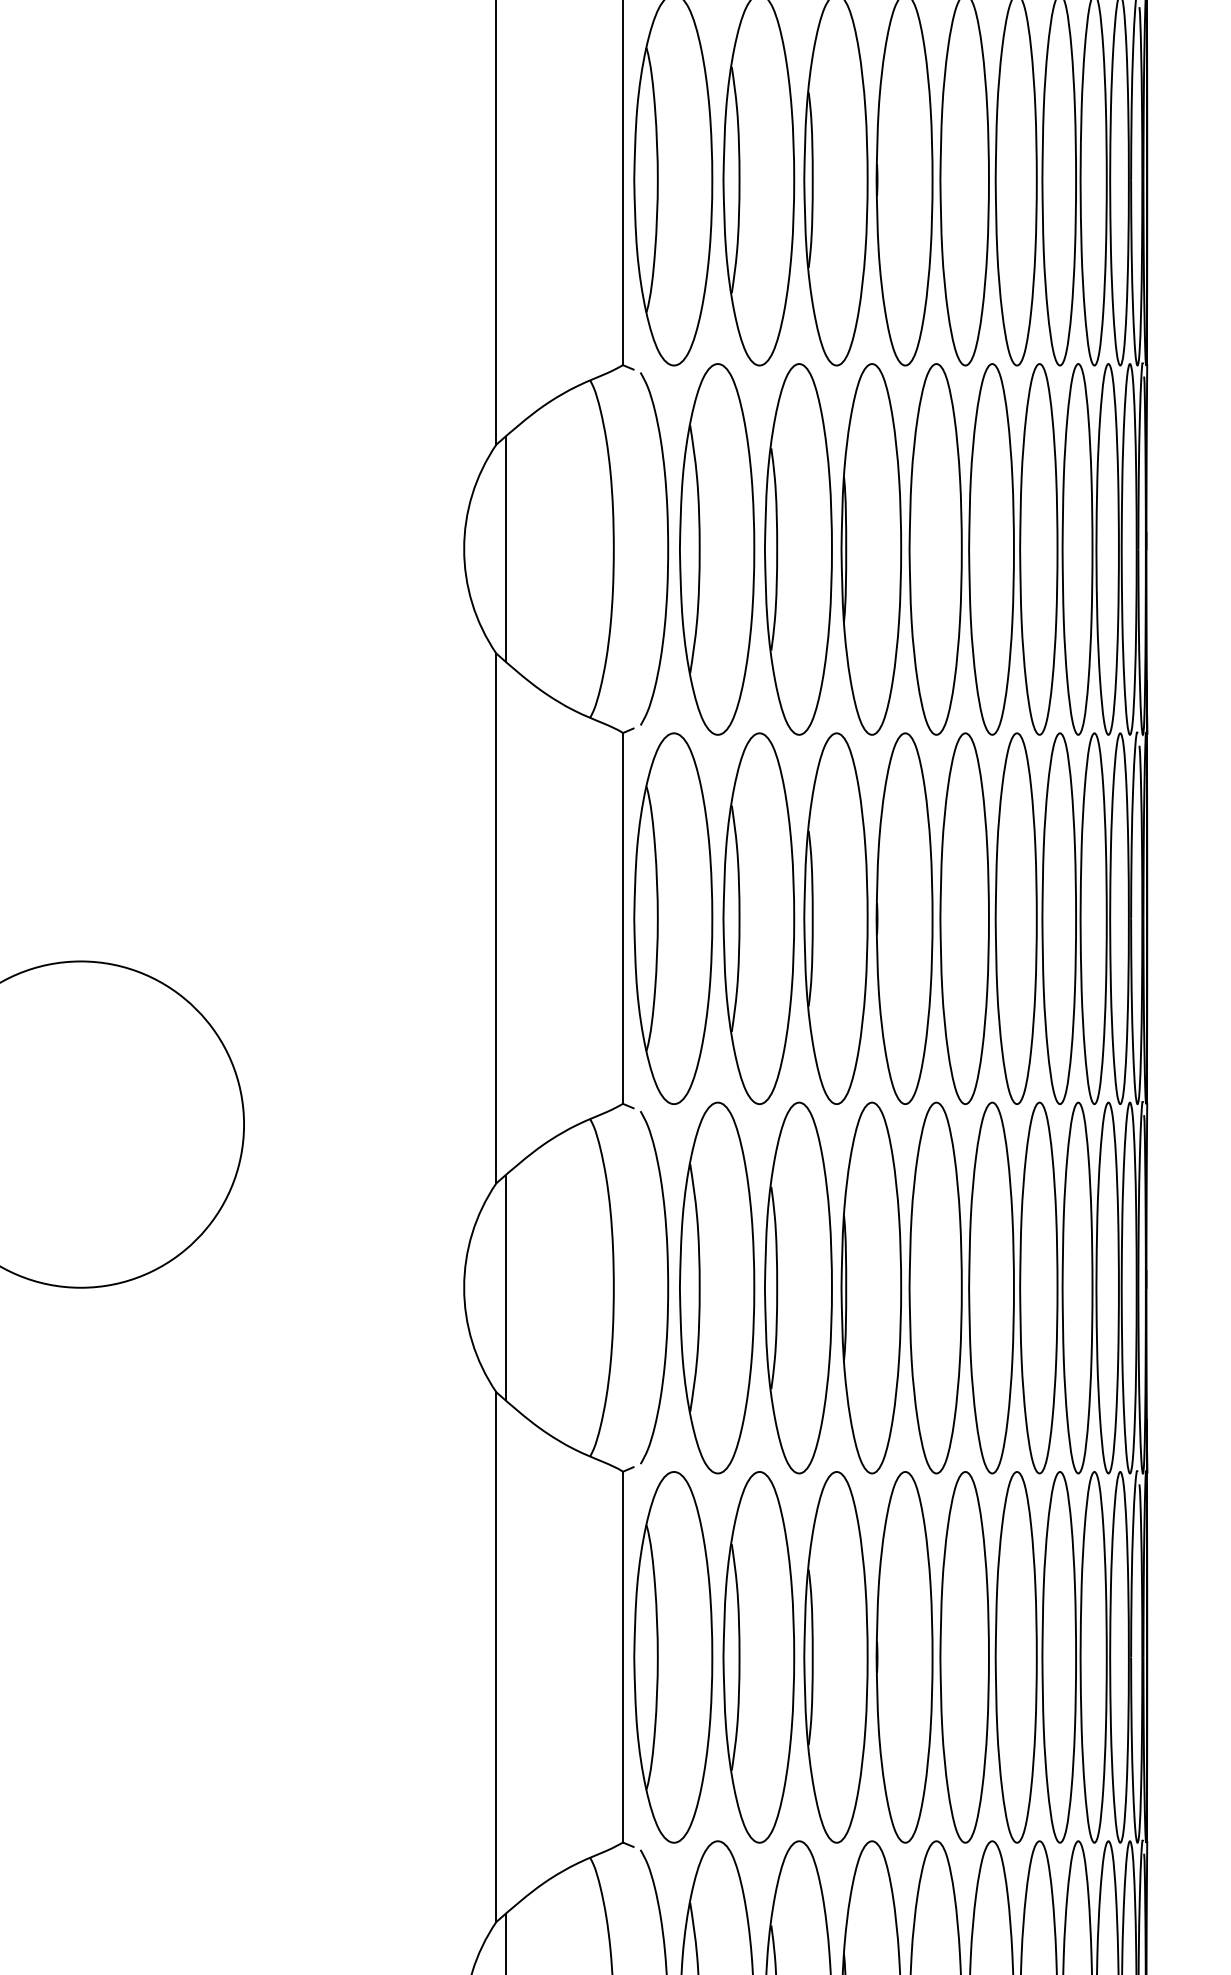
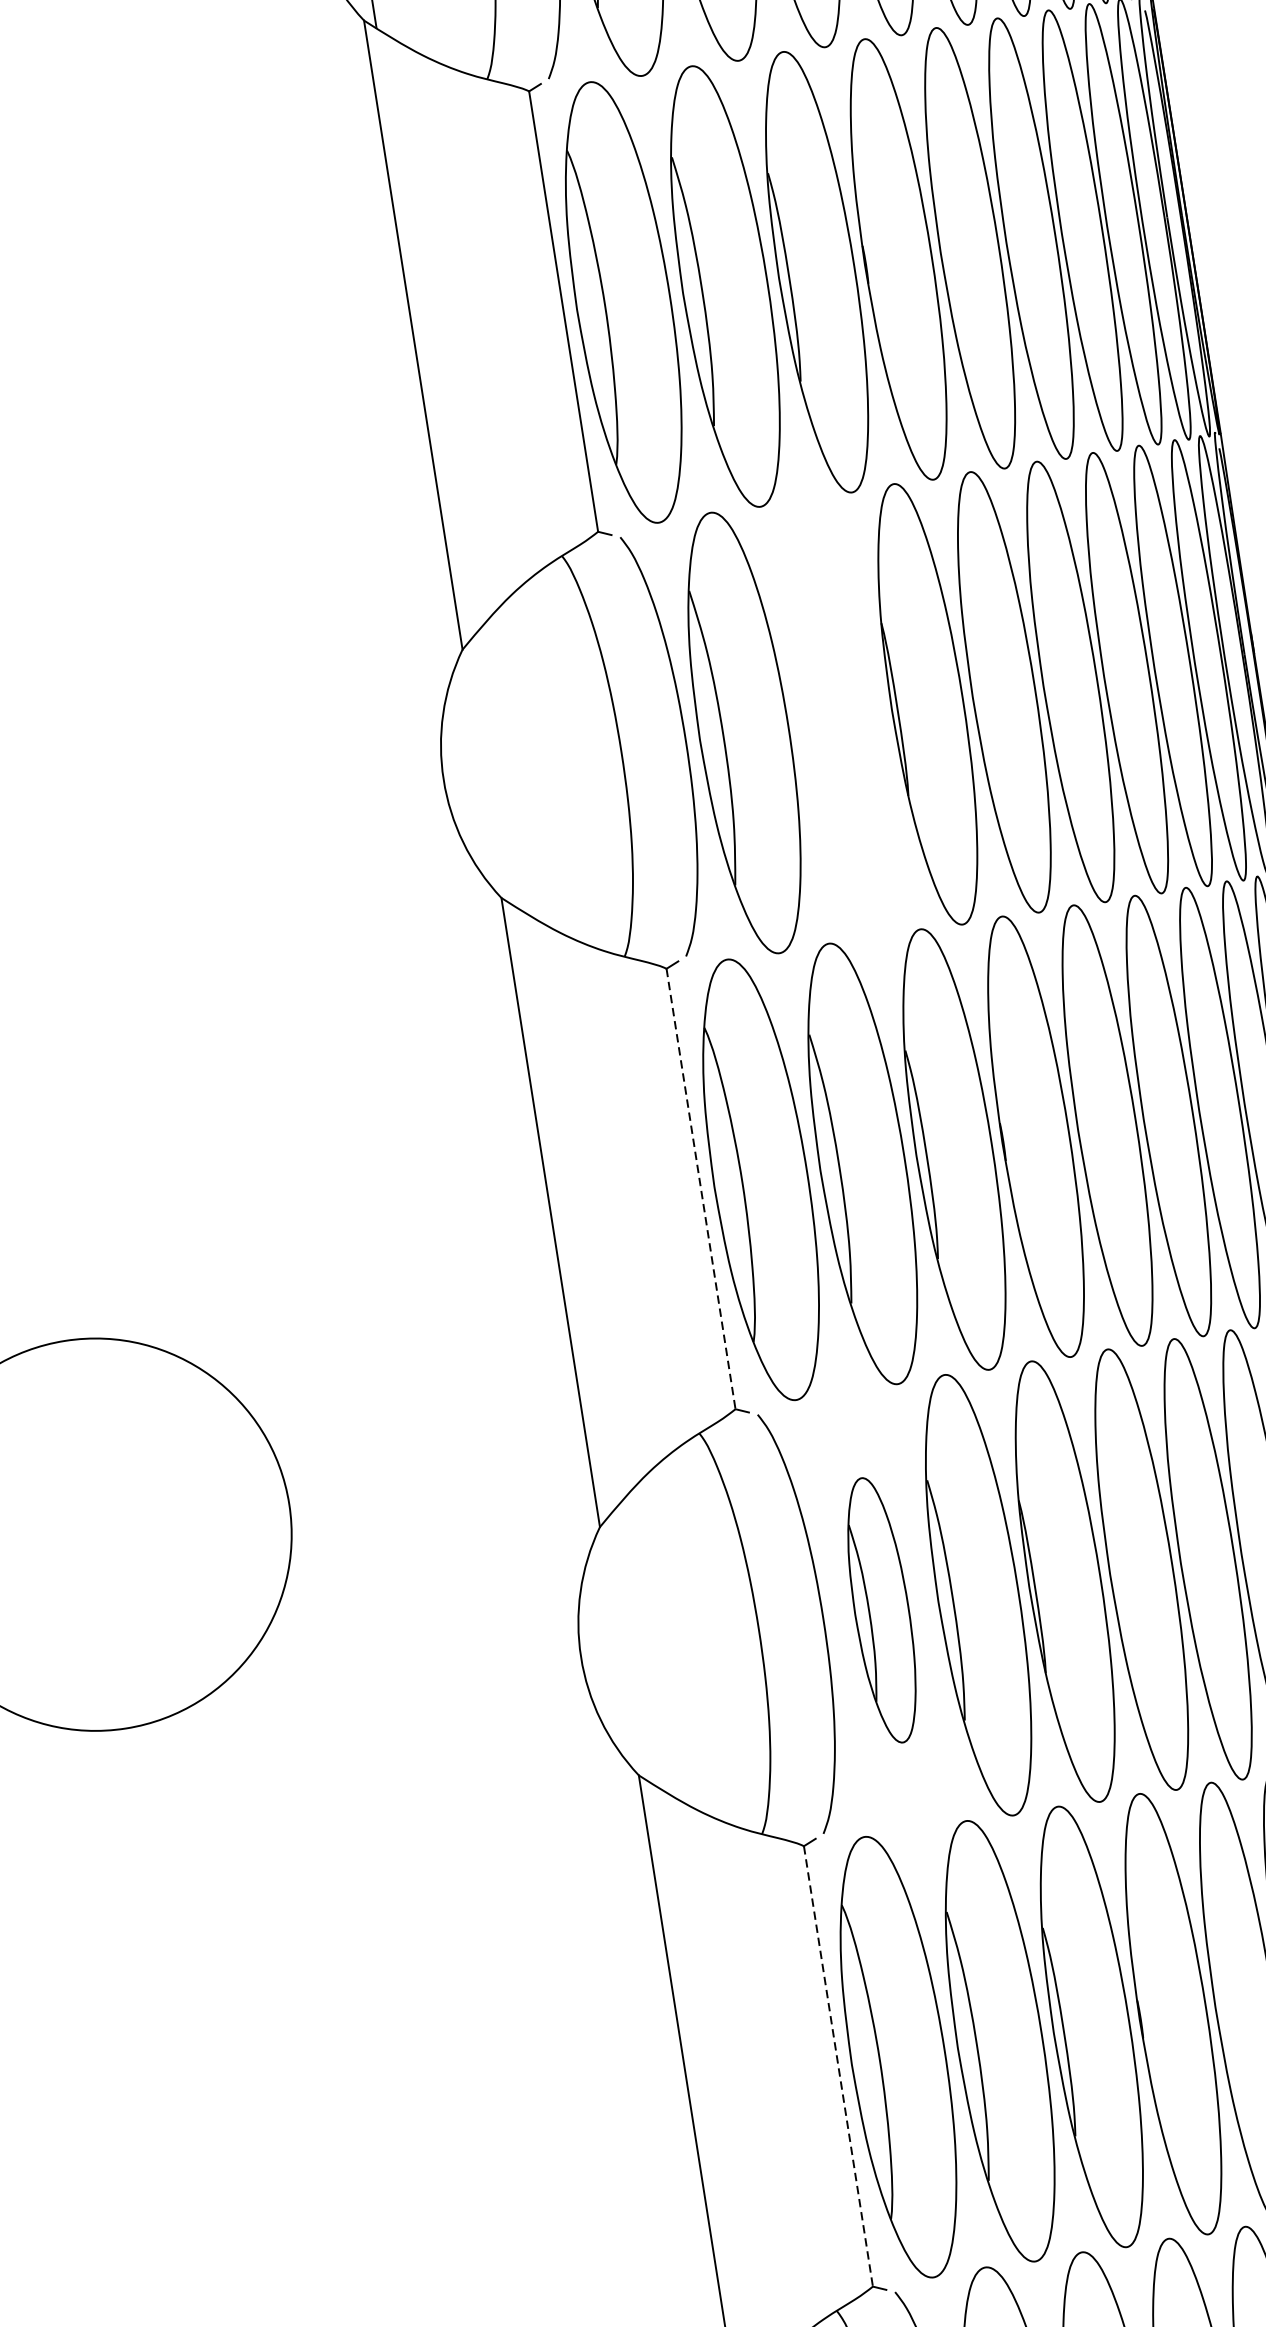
line: (505, 549) -> (492, 772), removed
part: (798, 549) -> (840, 718), removed
line: (622, 918) -> (700, 1189), solid -> dashed
line: (505, 1287) -> (630, 1649), removed
part: (717, 1287) -> (881, 1609), size x0.6
line: (622, 1657) -> (837, 2066), solid -> dashed

